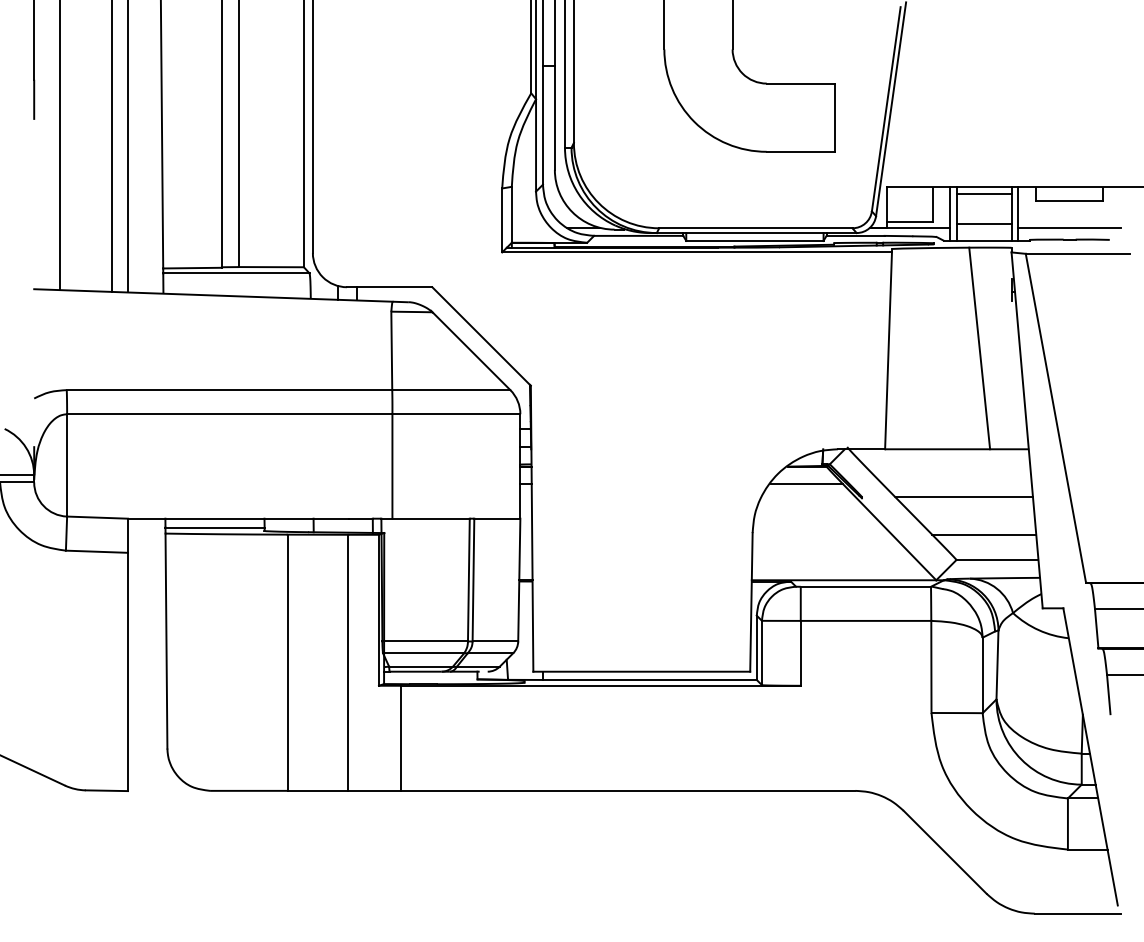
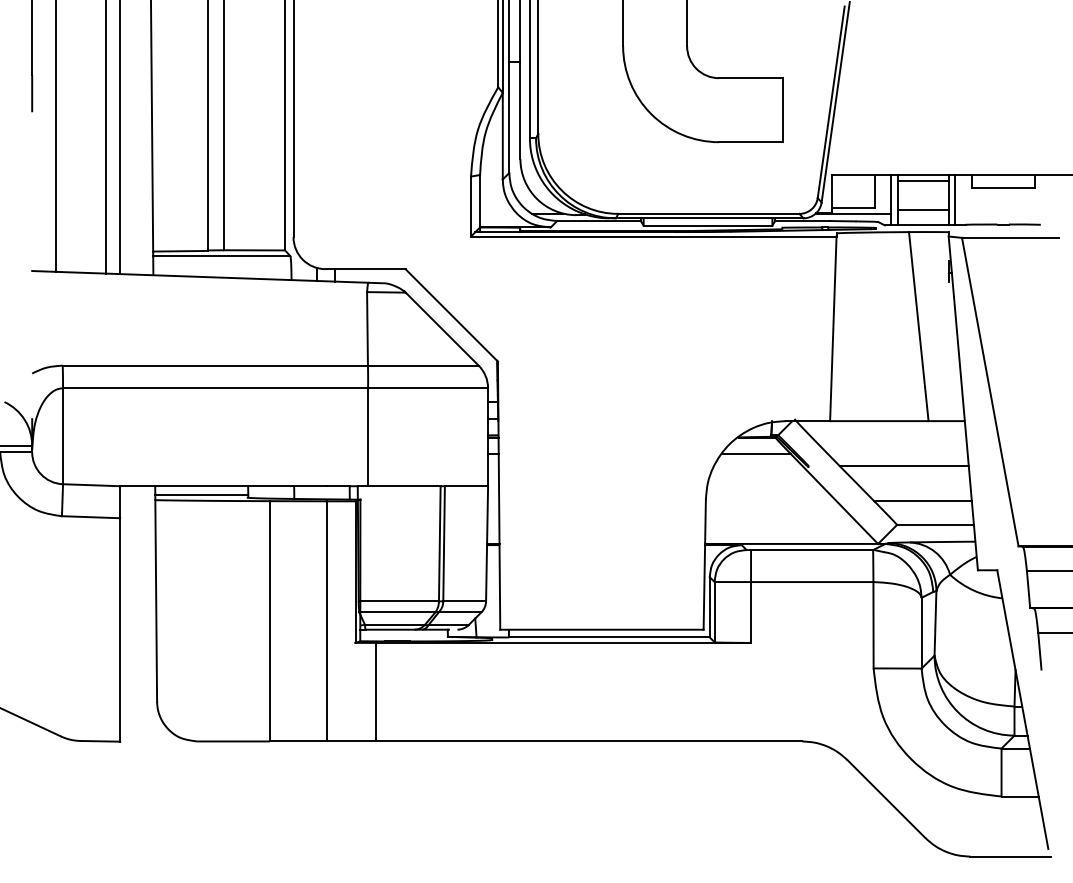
line: (1070, 227) -> (1003, 213), removed

